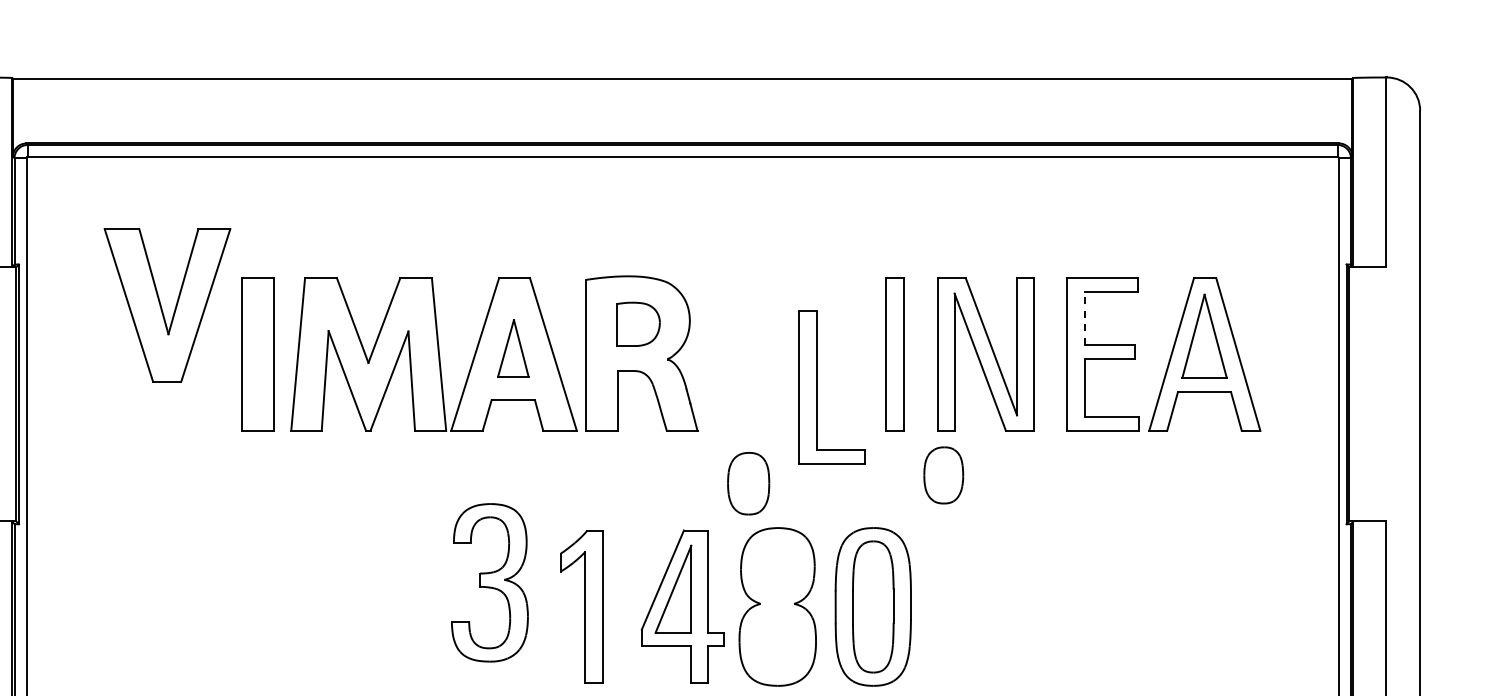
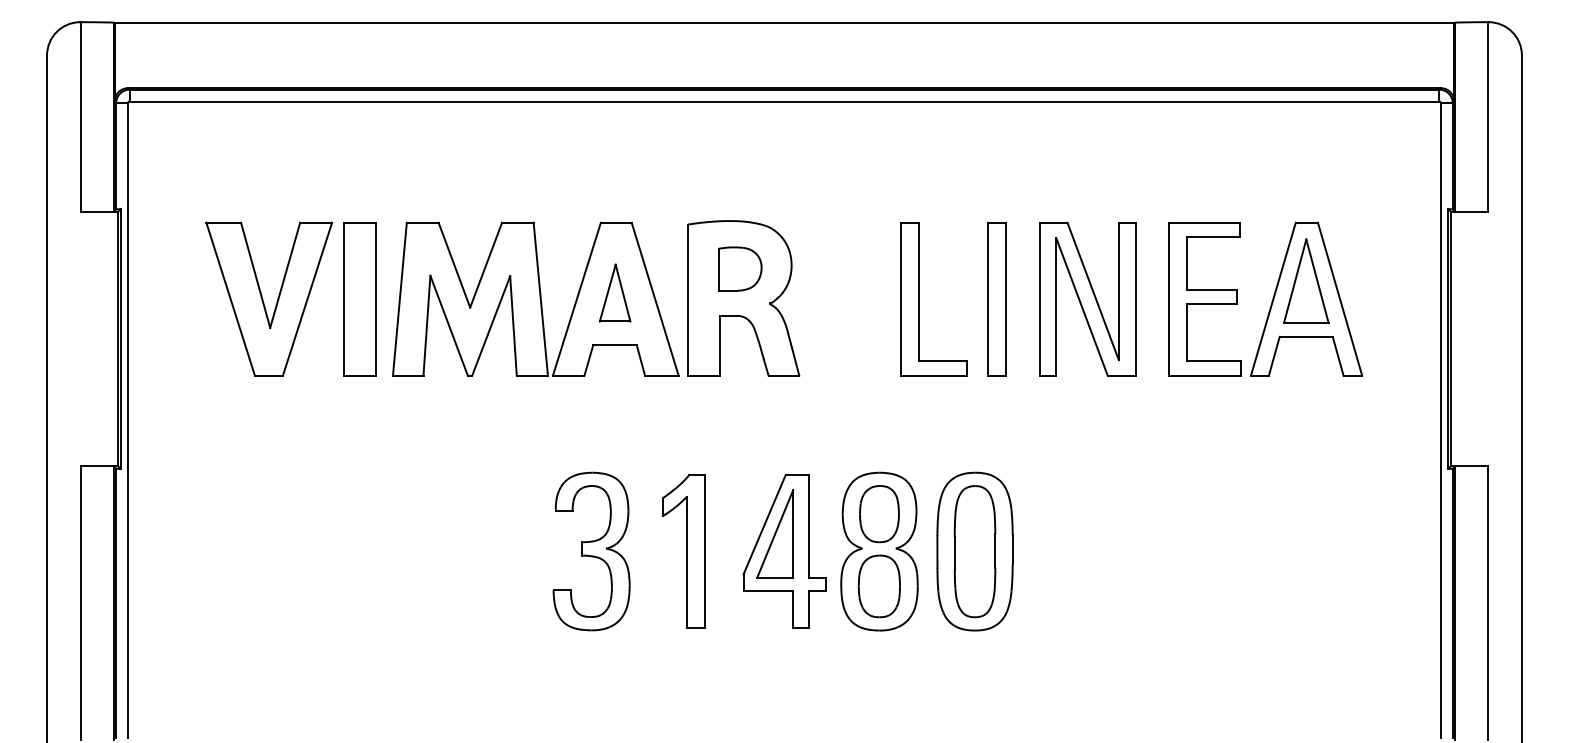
part: (161, 305) -> (263, 299), moved
line: (1085, 317) -> (1187, 262), dashed -> solid
part: (817, 387) -> (919, 299), moved
part: (943, 475) -> (879, 514), moved
part: (747, 483) -> (878, 586), moved
part: (489, 582) -> (591, 551), moved

